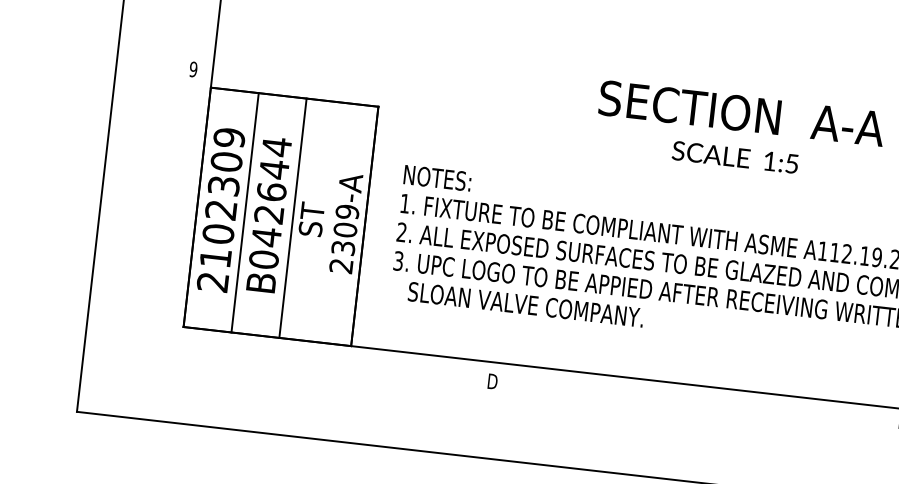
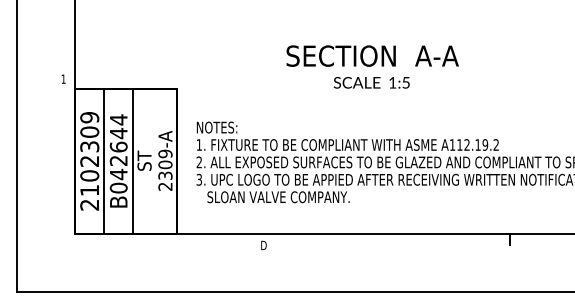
text: (193, 68) -> (63, 78), 9 -> 1
text: (739, 130) -> (372, 66), moved

